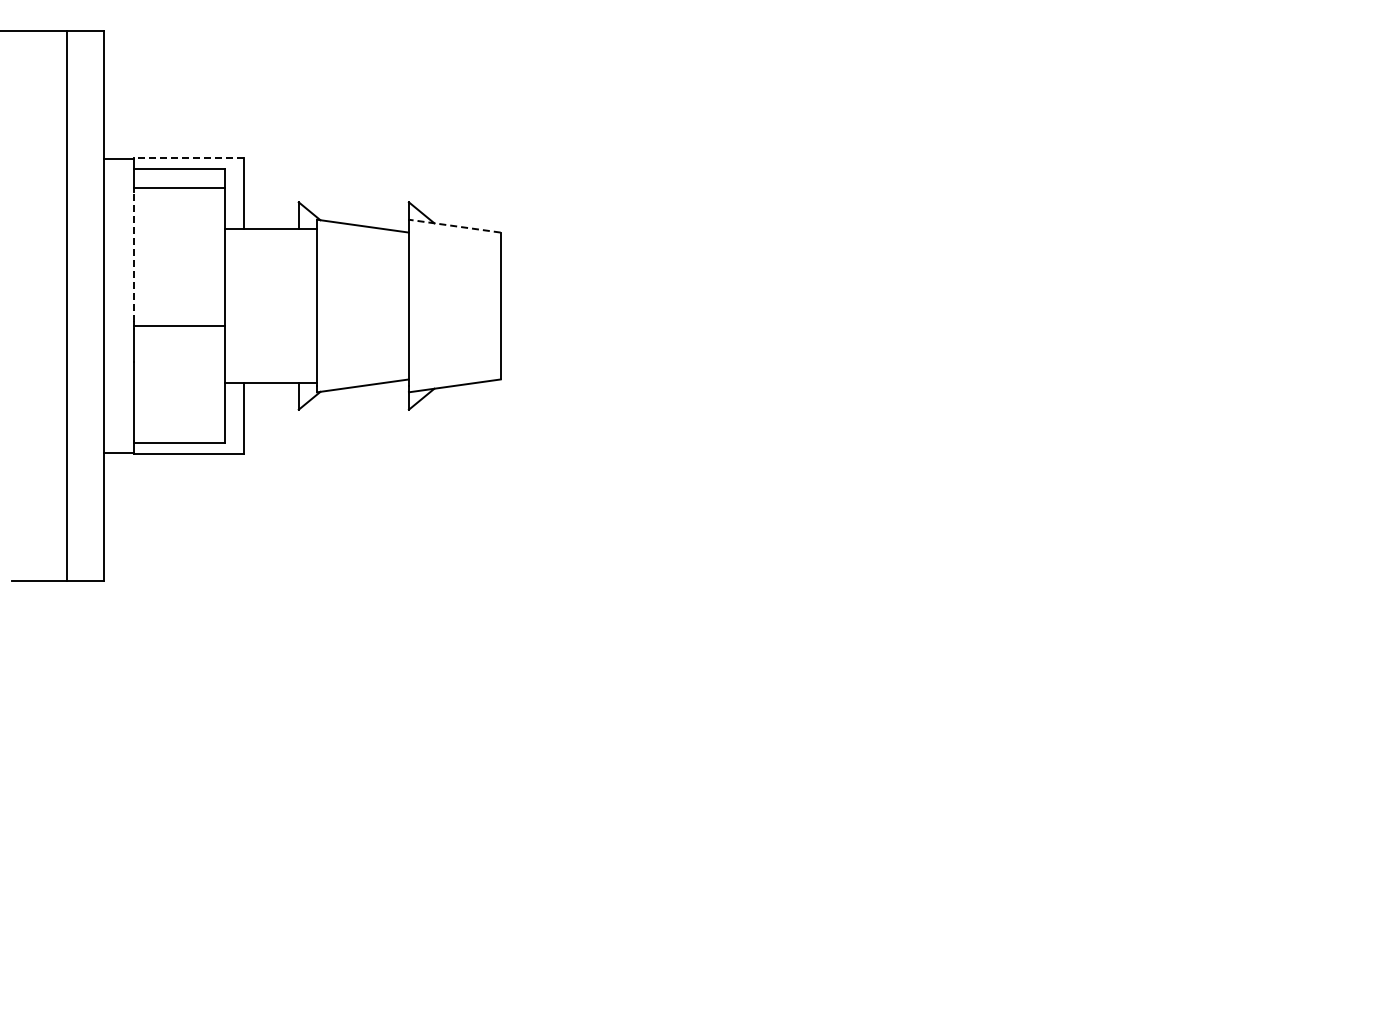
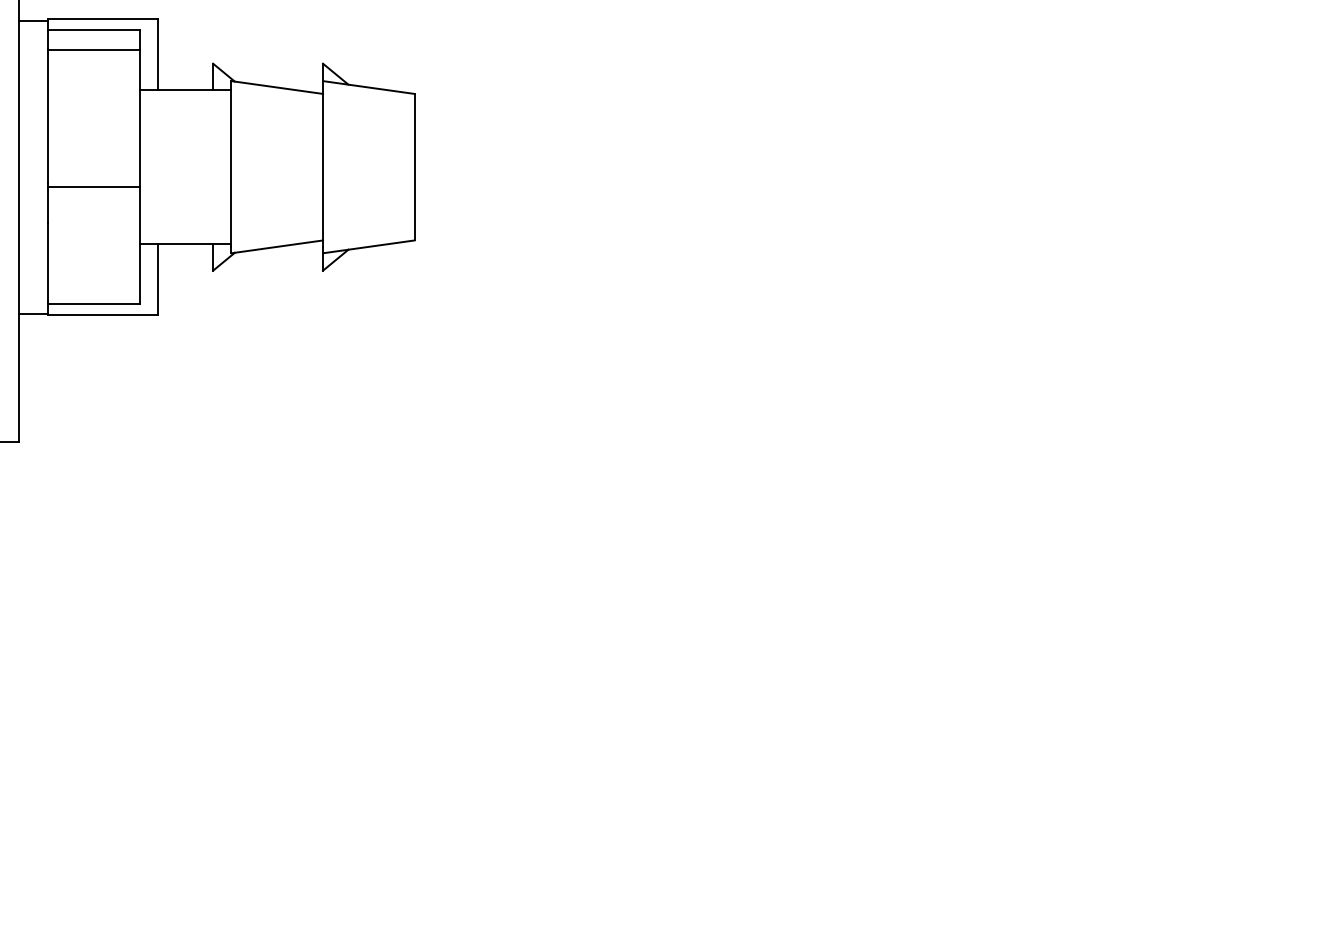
line: (188, 157) -> (103, 19), dashed -> solid
line: (454, 226) -> (368, 87), dashed -> solid
line: (133, 256) -> (48, 117), dashed -> solid

